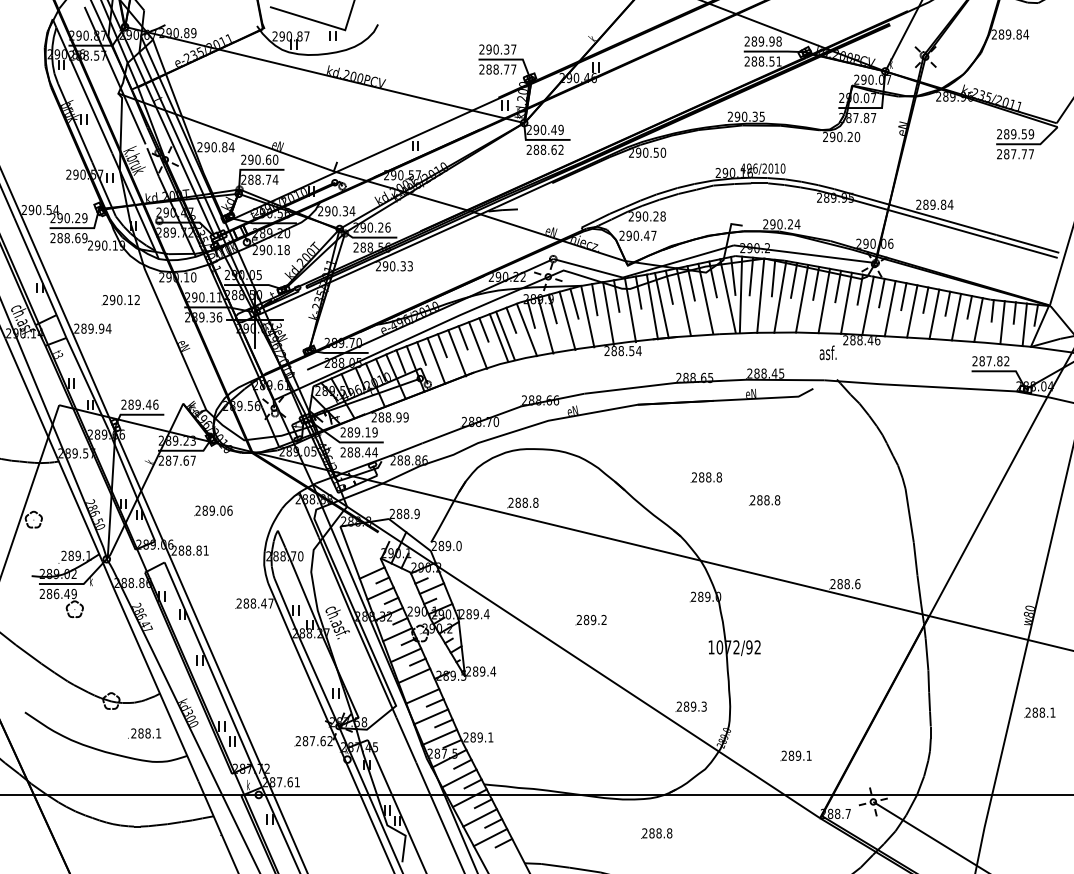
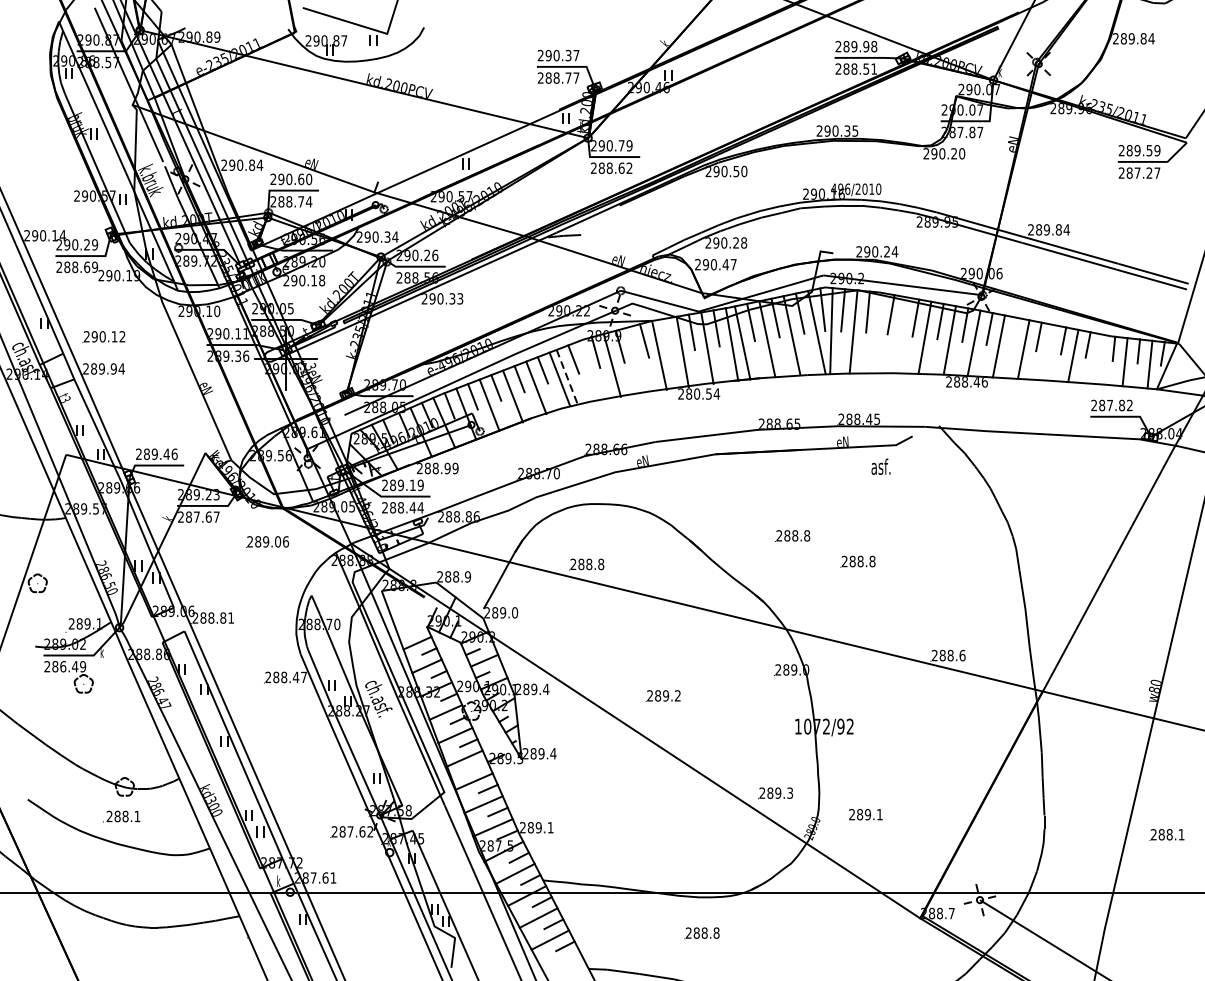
text: (553, 129) -> (621, 145), 290.49 -> 290.79
text: (1023, 154) -> (1148, 173), 287.77 -> 287.27
text: (48, 210) -> (54, 236), 290.54 -> 290.14
line: (780, 296) -> (875, 332), removed
line: (903, 296) -> (1013, 332), removed
line: (802, 298) -> (900, 335), removed
line: (594, 299) -> (667, 336), removed
text: (120, 300) -> (103, 337), moved
line: (934, 313) -> (1048, 351), removed
line: (978, 319) -> (1098, 358), removed
line: (567, 320) -> (636, 359), removed
line: (526, 329) -> (590, 369), removed
line: (505, 335) -> (567, 376), solid -> dashed
text: (620, 350) -> (696, 393), 288.54 -> 280.54
text: (827, 352) -> (880, 466), moved
text: (213, 510) -> (267, 541), moved
text: (1039, 712) -> (1166, 834), moved
text: (144, 733) -> (121, 816), moved
text: (795, 755) -> (864, 814), moved
text: (656, 833) -> (701, 933), moved

